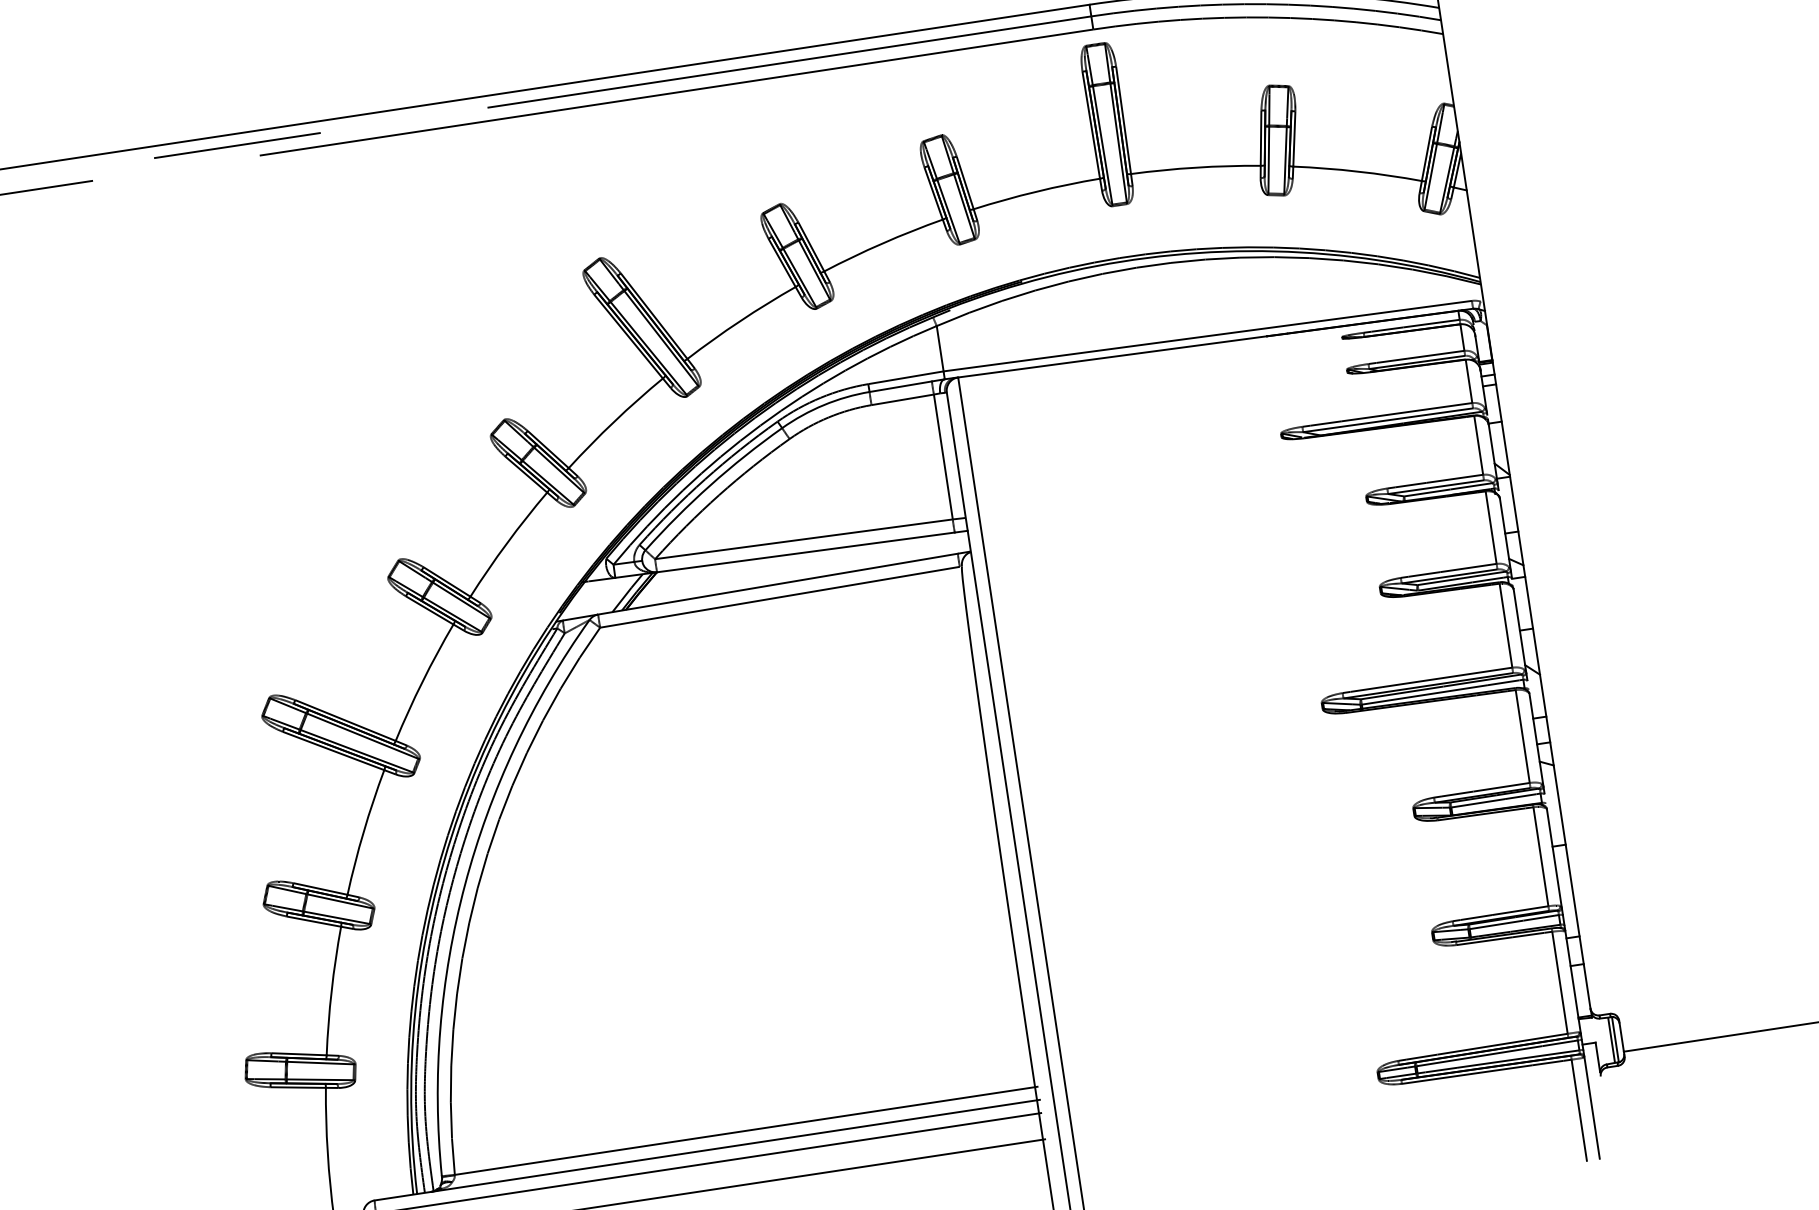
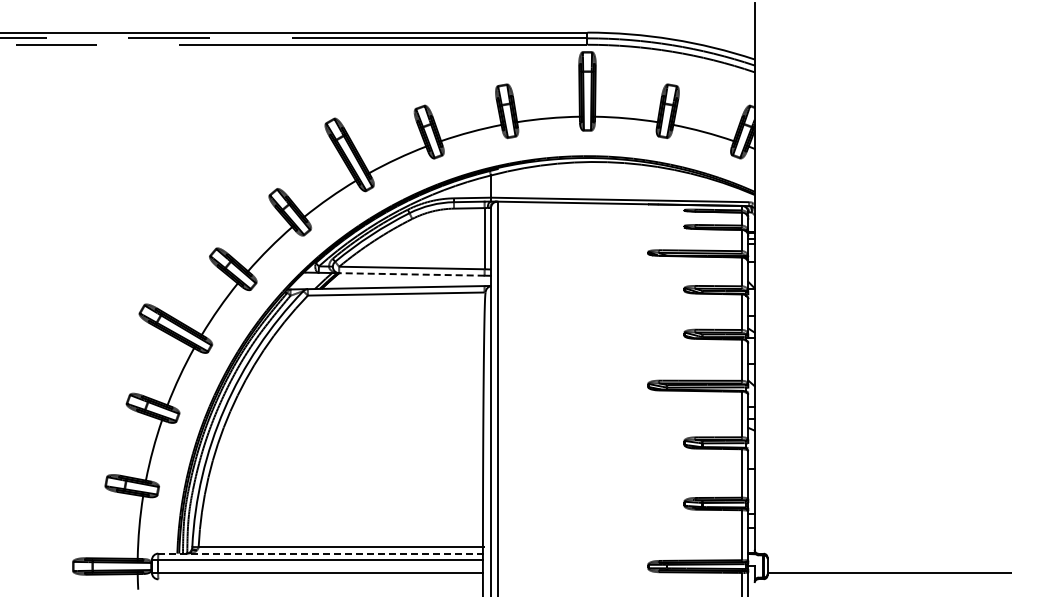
line: (805, 552) -> (411, 274), solid -> dashed
line: (707, 1149) -> (321, 553), solid -> dashed

